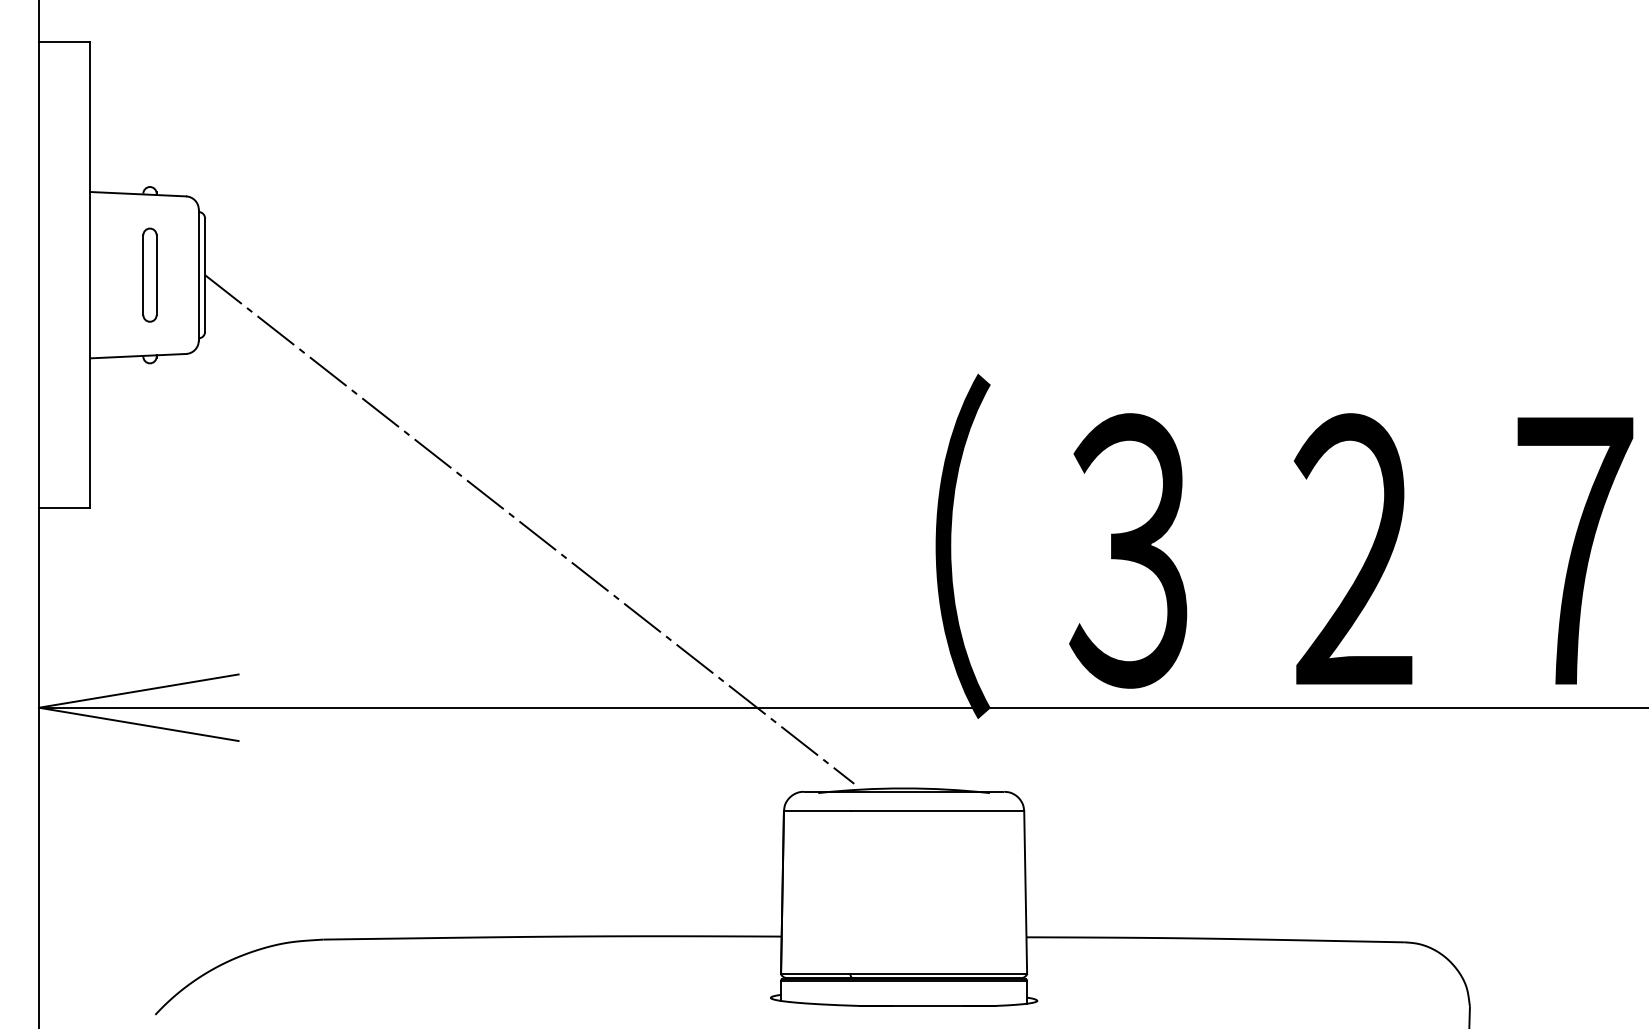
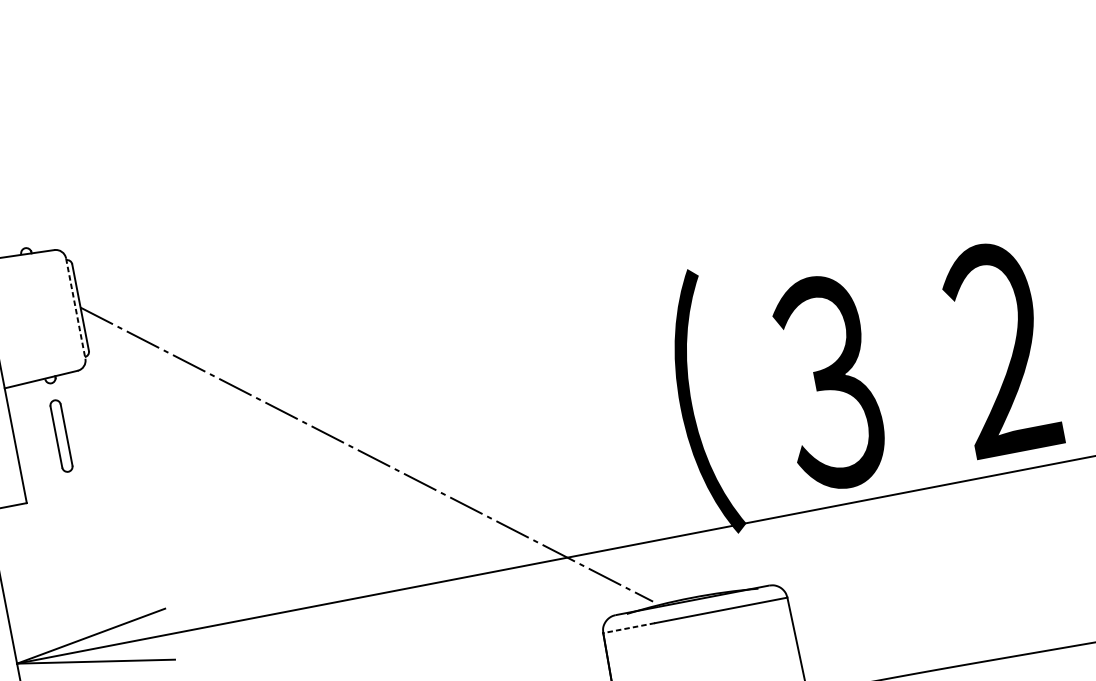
part: (149, 274) -> (61, 435), moved
line: (198, 275) -> (75, 308), solid -> dashed
line: (817, 811) -> (629, 628), solid -> dashed

